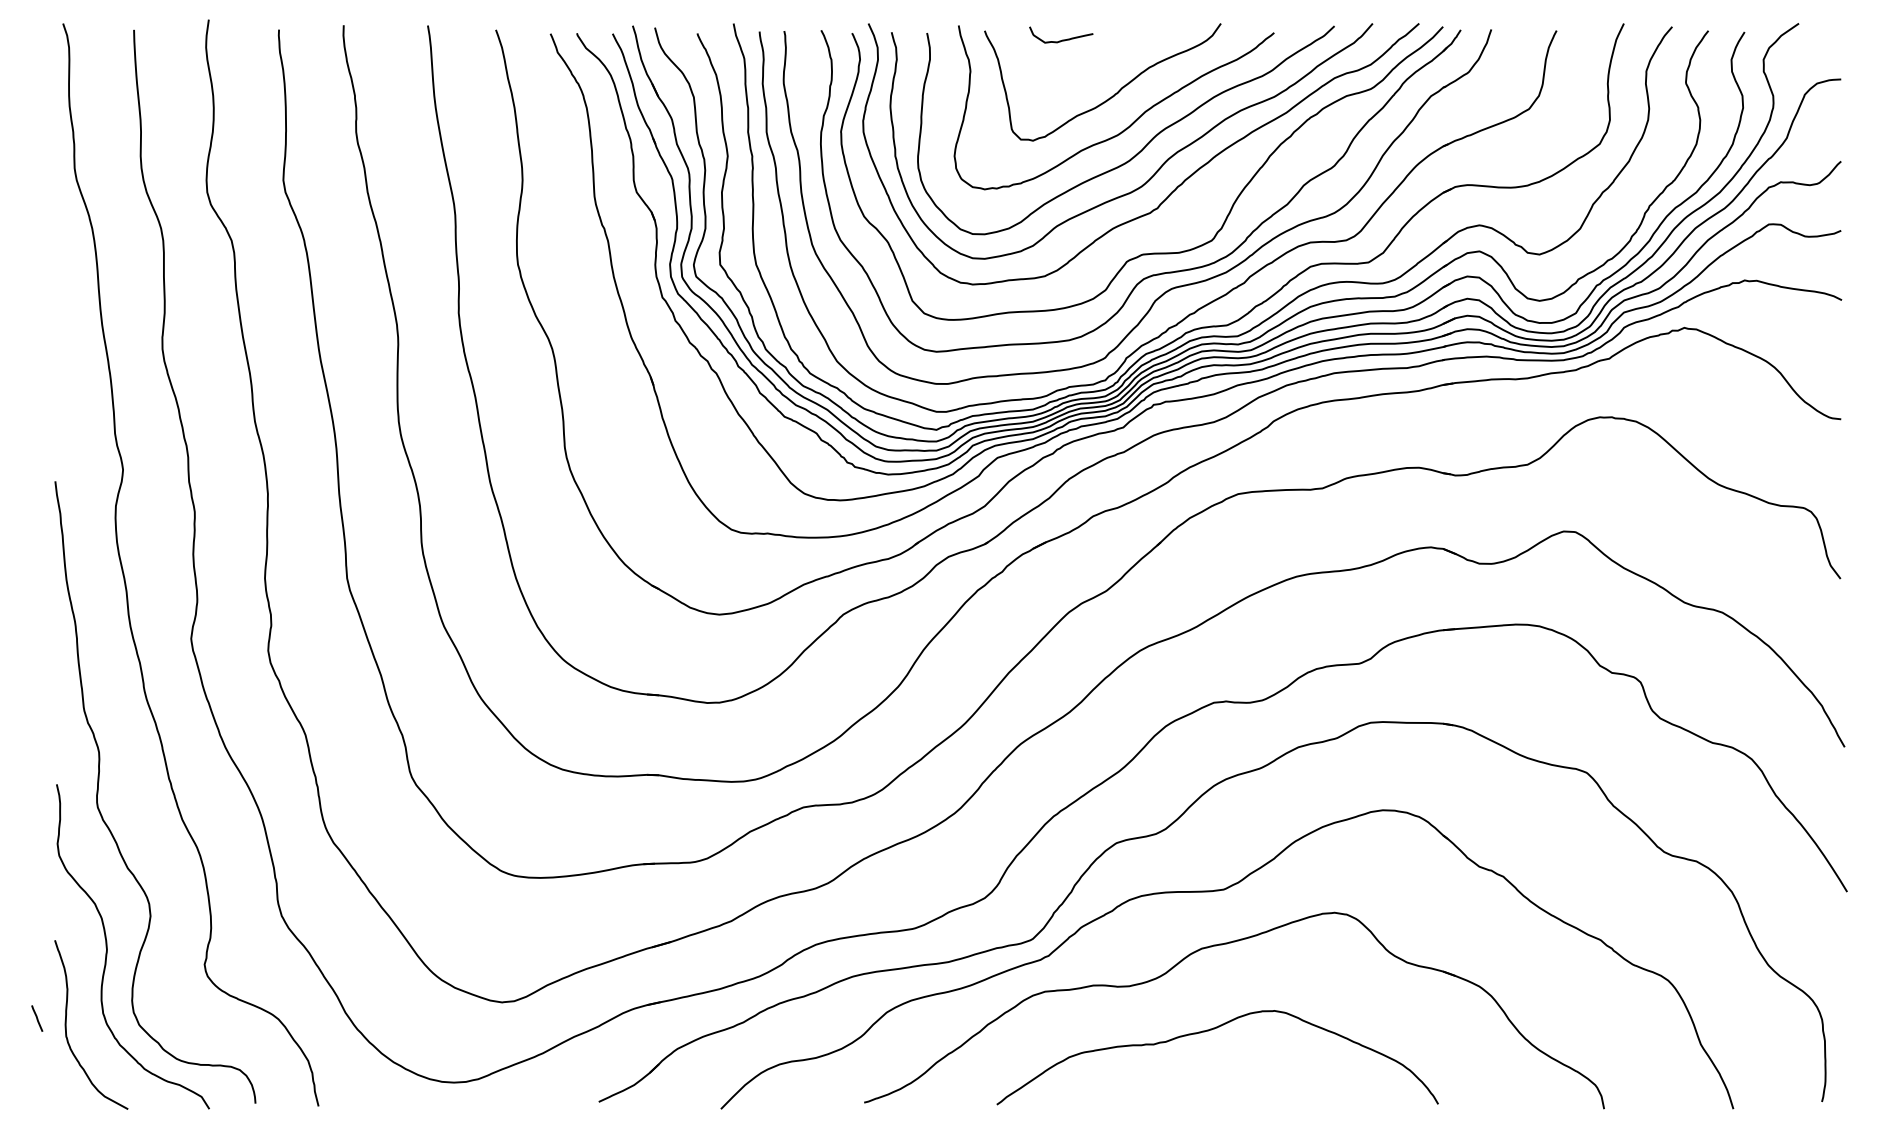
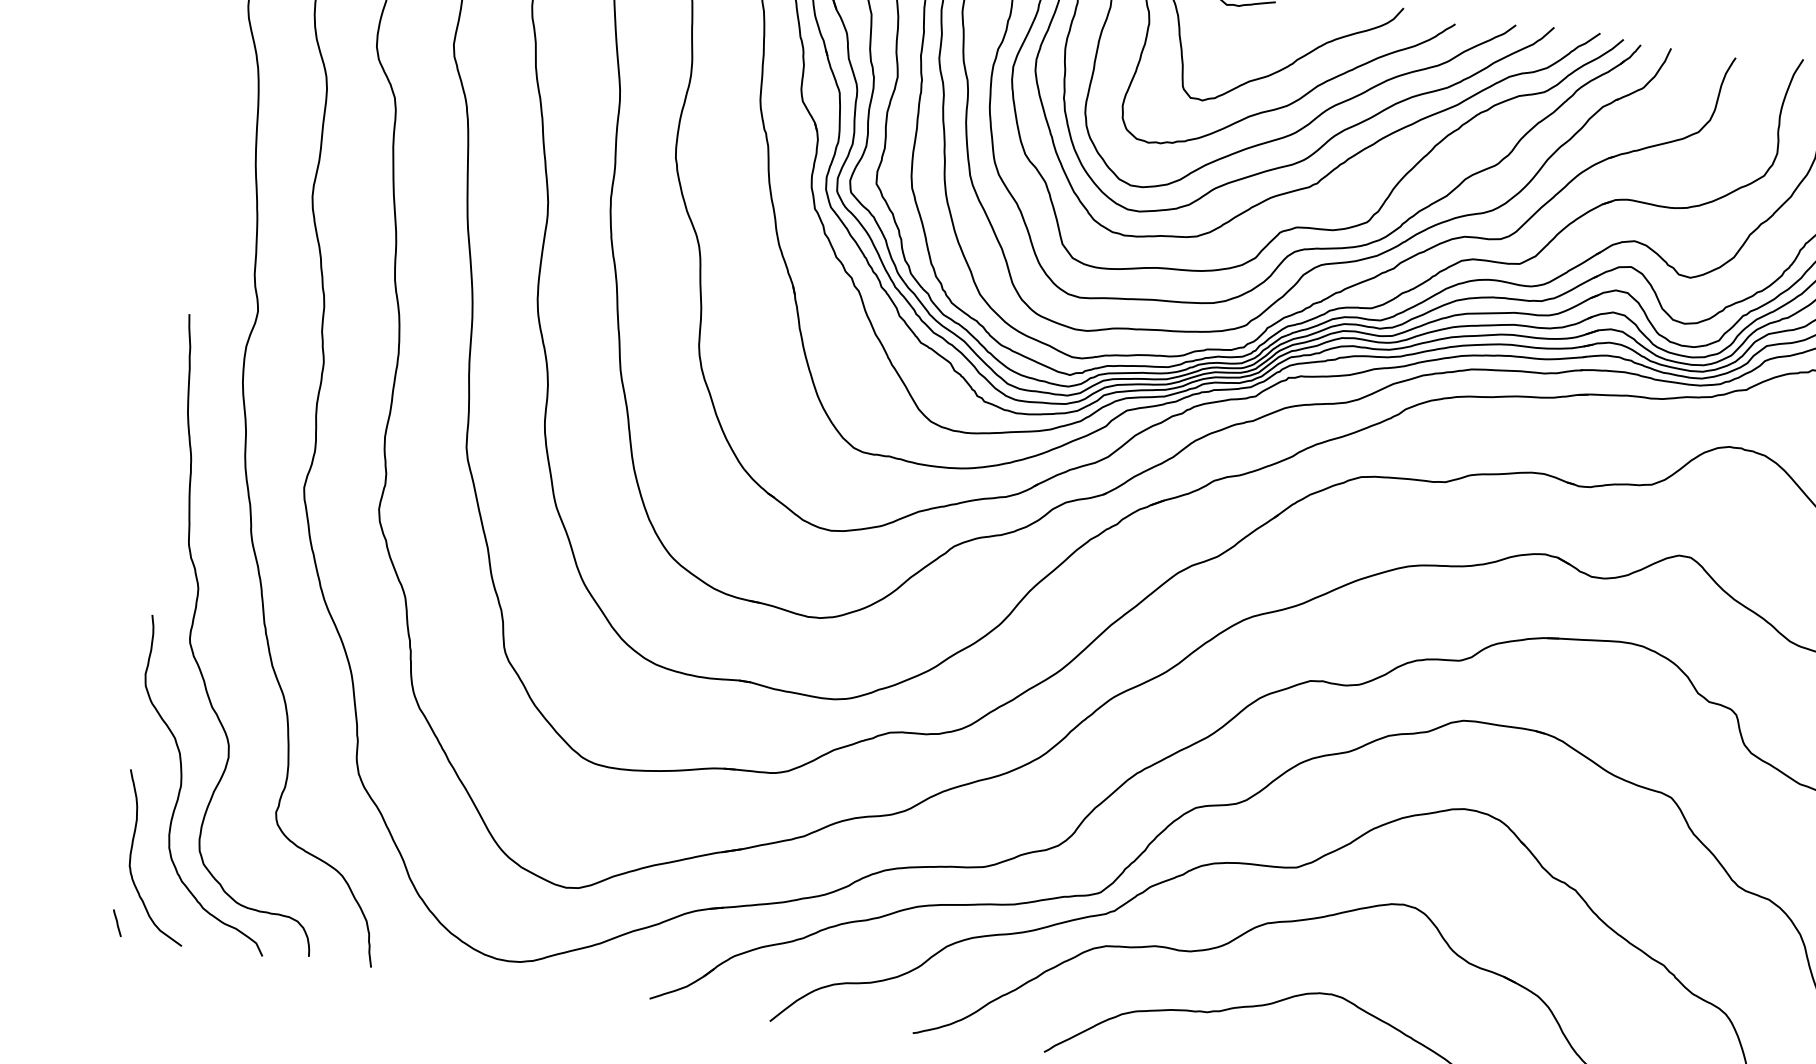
line: (37, 1018) -> (117, 923), moved

